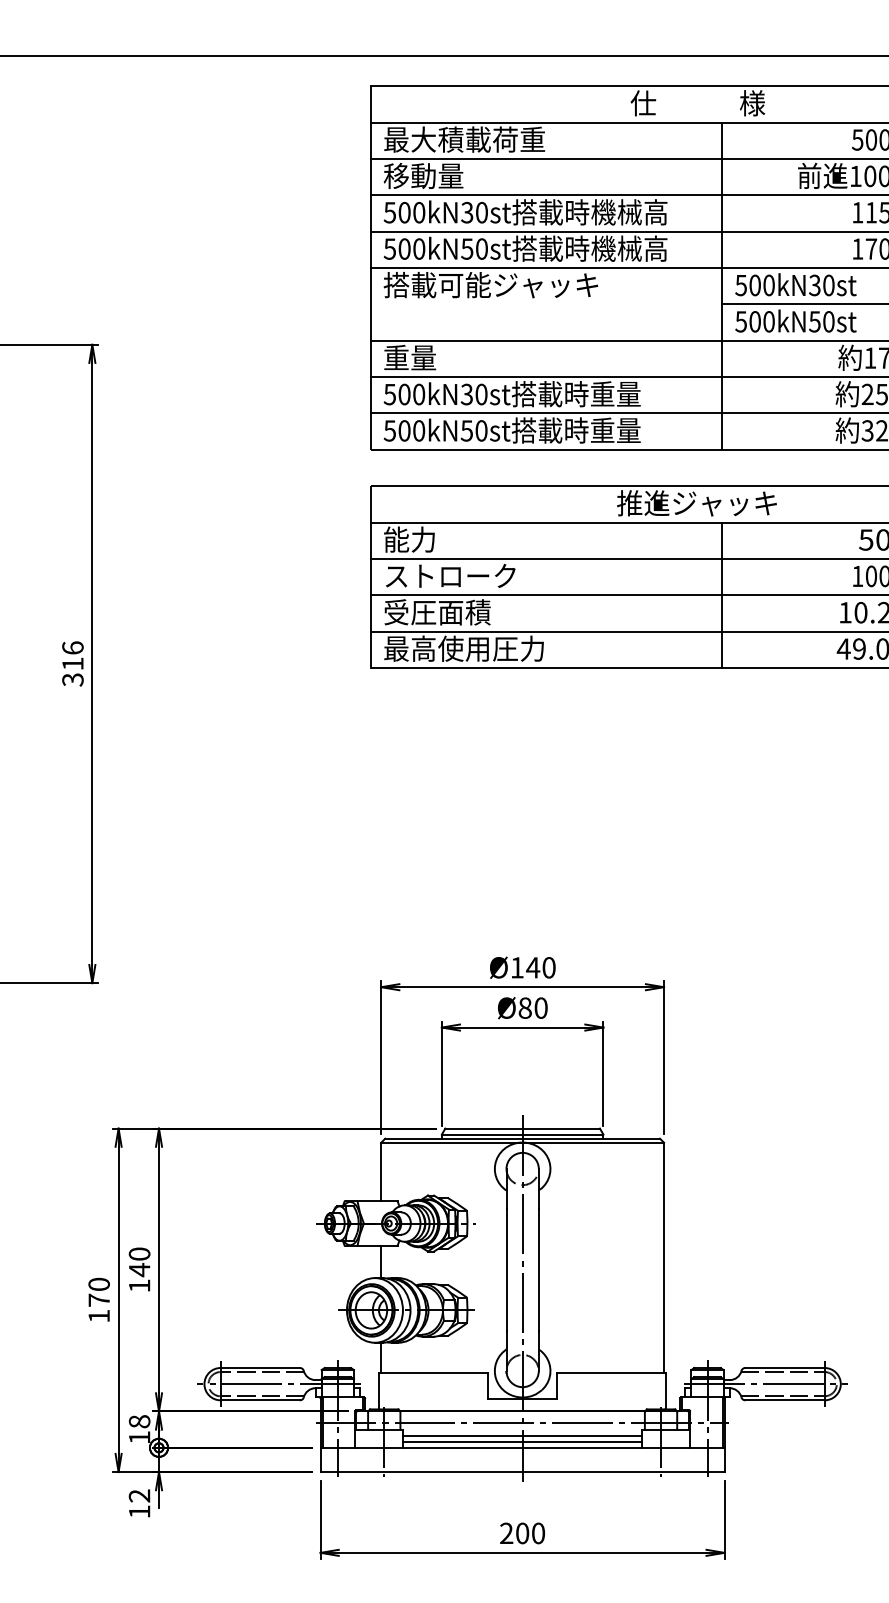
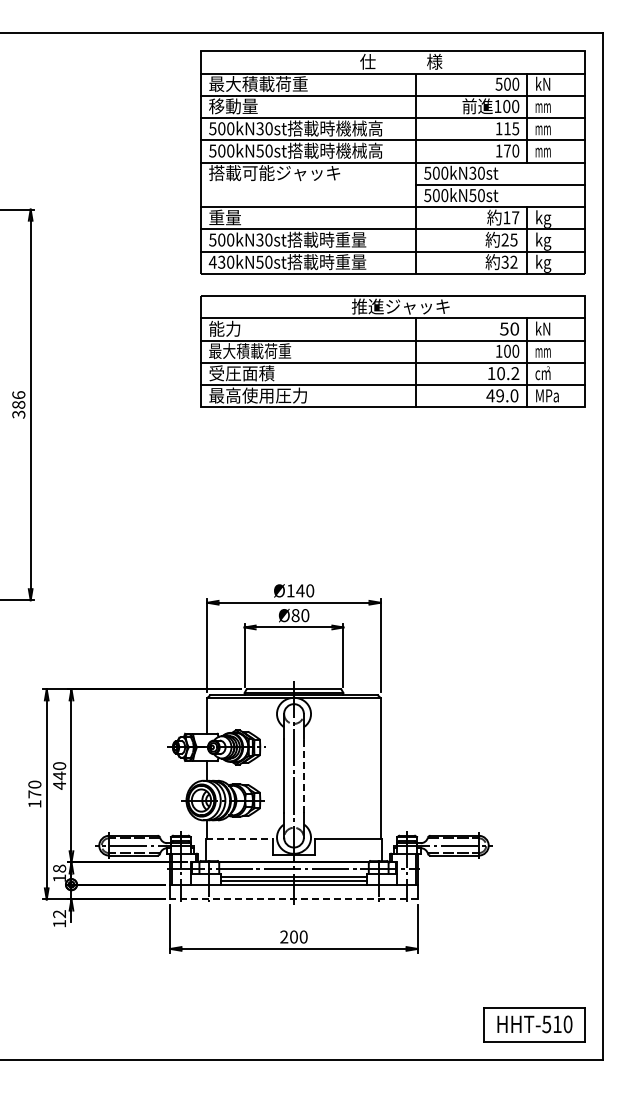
text: (395, 429) -> (216, 261), 500kN50st -> 430kN50st
text: (451, 576) -> (250, 351), ストローク -> 最大積載荷重
text: (72, 663) -> (18, 404), 316 -> 386
line: (538, 1269) -> (303, 775), solid -> dashed
text: (139, 1285) -> (59, 785), 140 -> 440
line: (435, 1372) -> (240, 838), solid -> dashed
line: (523, 1472) -> (294, 899), solid -> dashed

